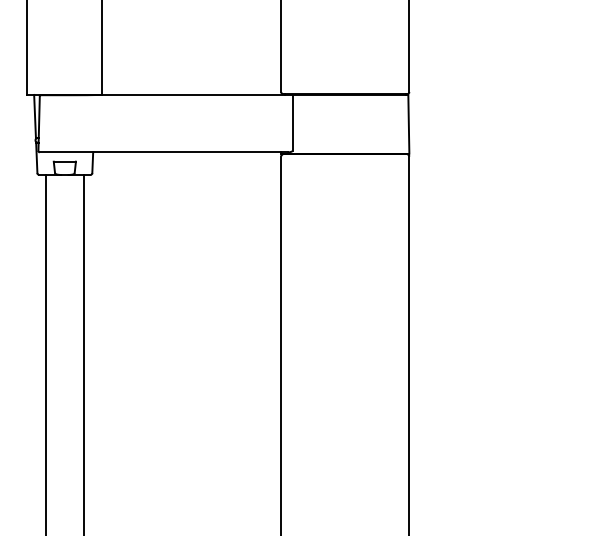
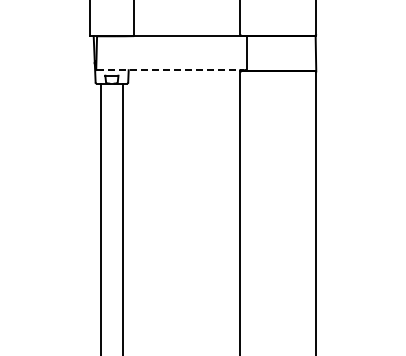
line: (165, 152) -> (171, 70), solid -> dashed

